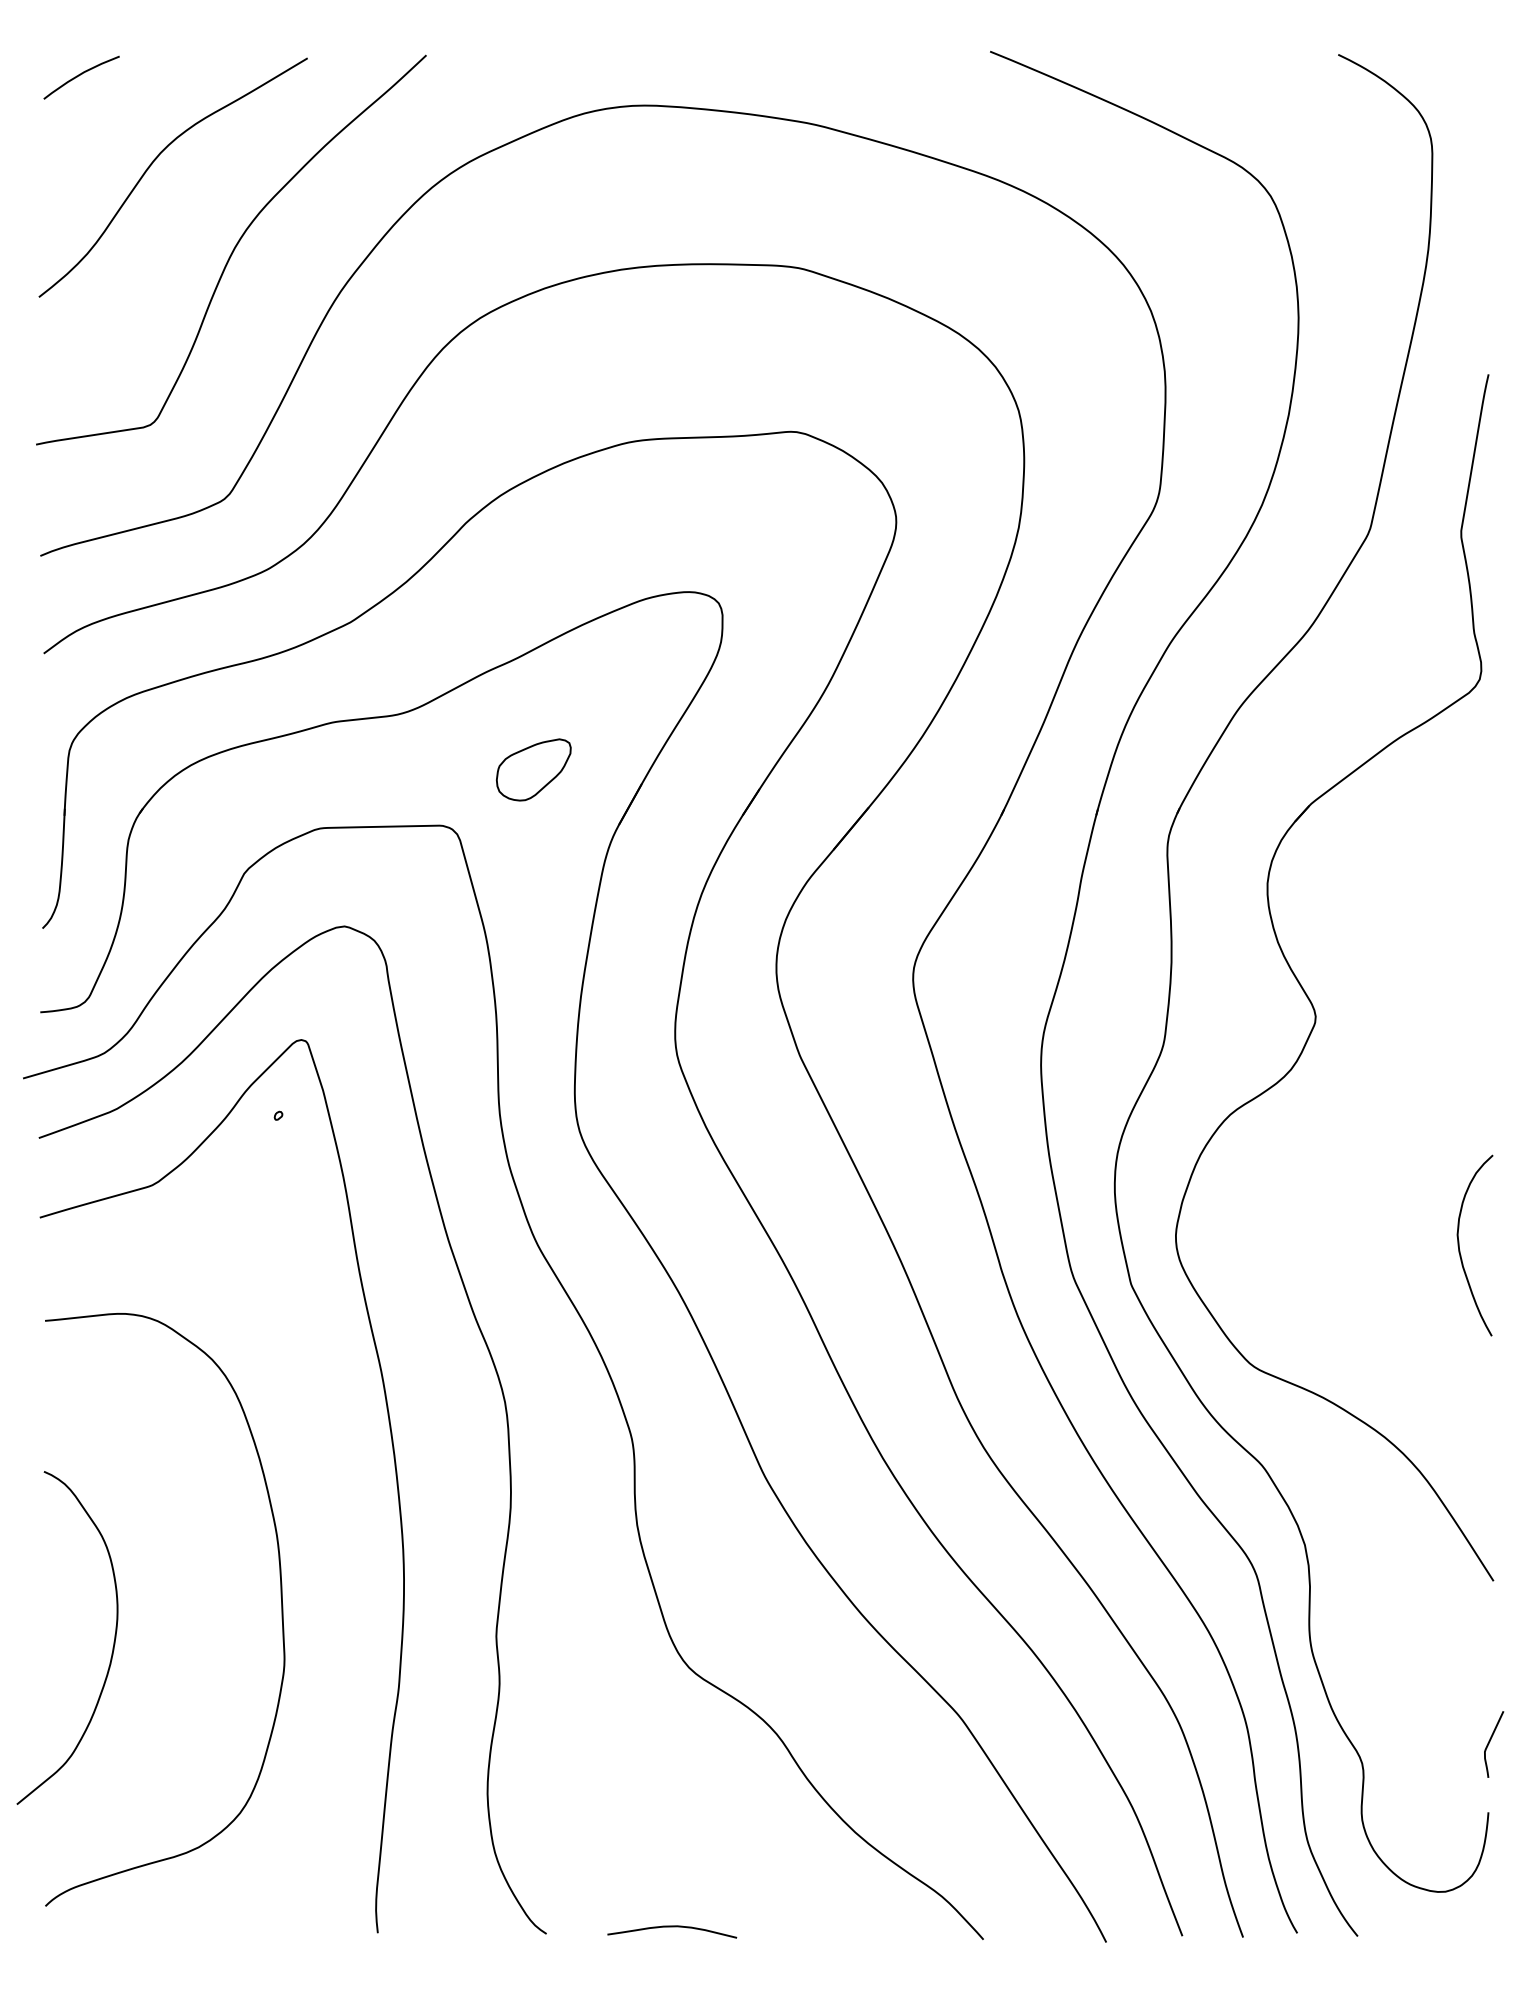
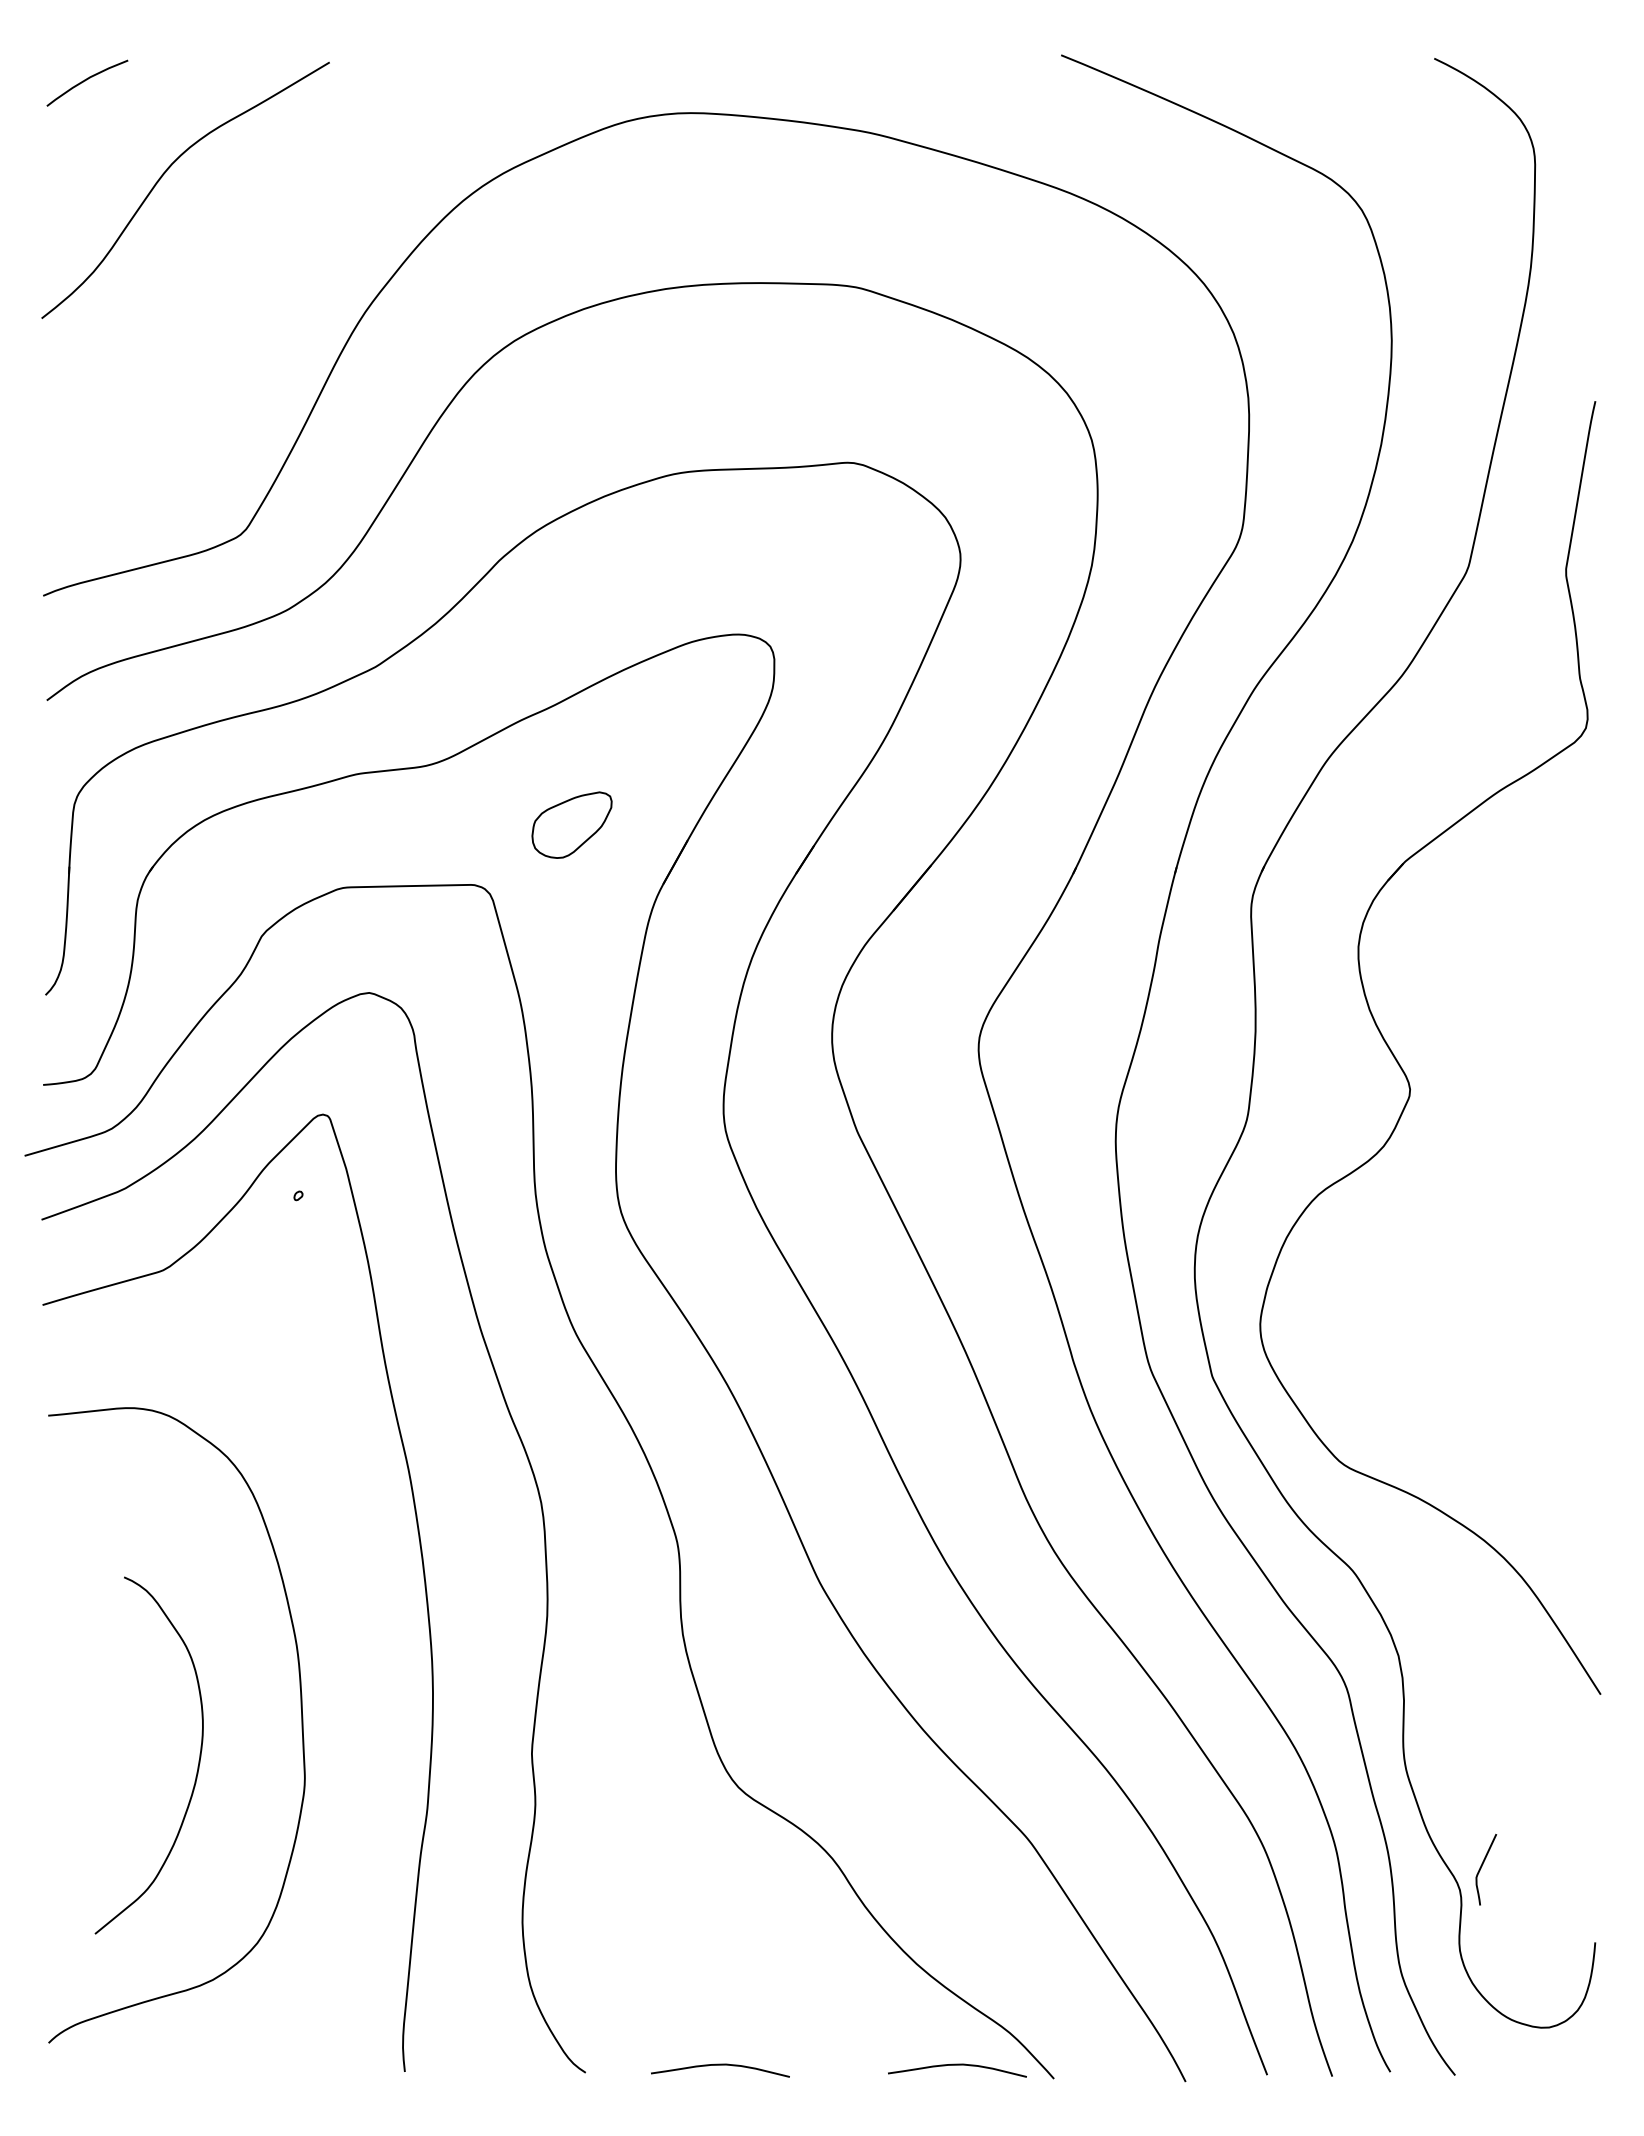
curve: (232, 249) -> (249, 267), removed
curve: (1459, 1245) -> (1564, 1334), removed
curve: (112, 1648) -> (197, 1766), moved
curve: (1490, 1741) -> (1482, 1866), moved
curve: (893, 1927) -> (957, 2065), added

